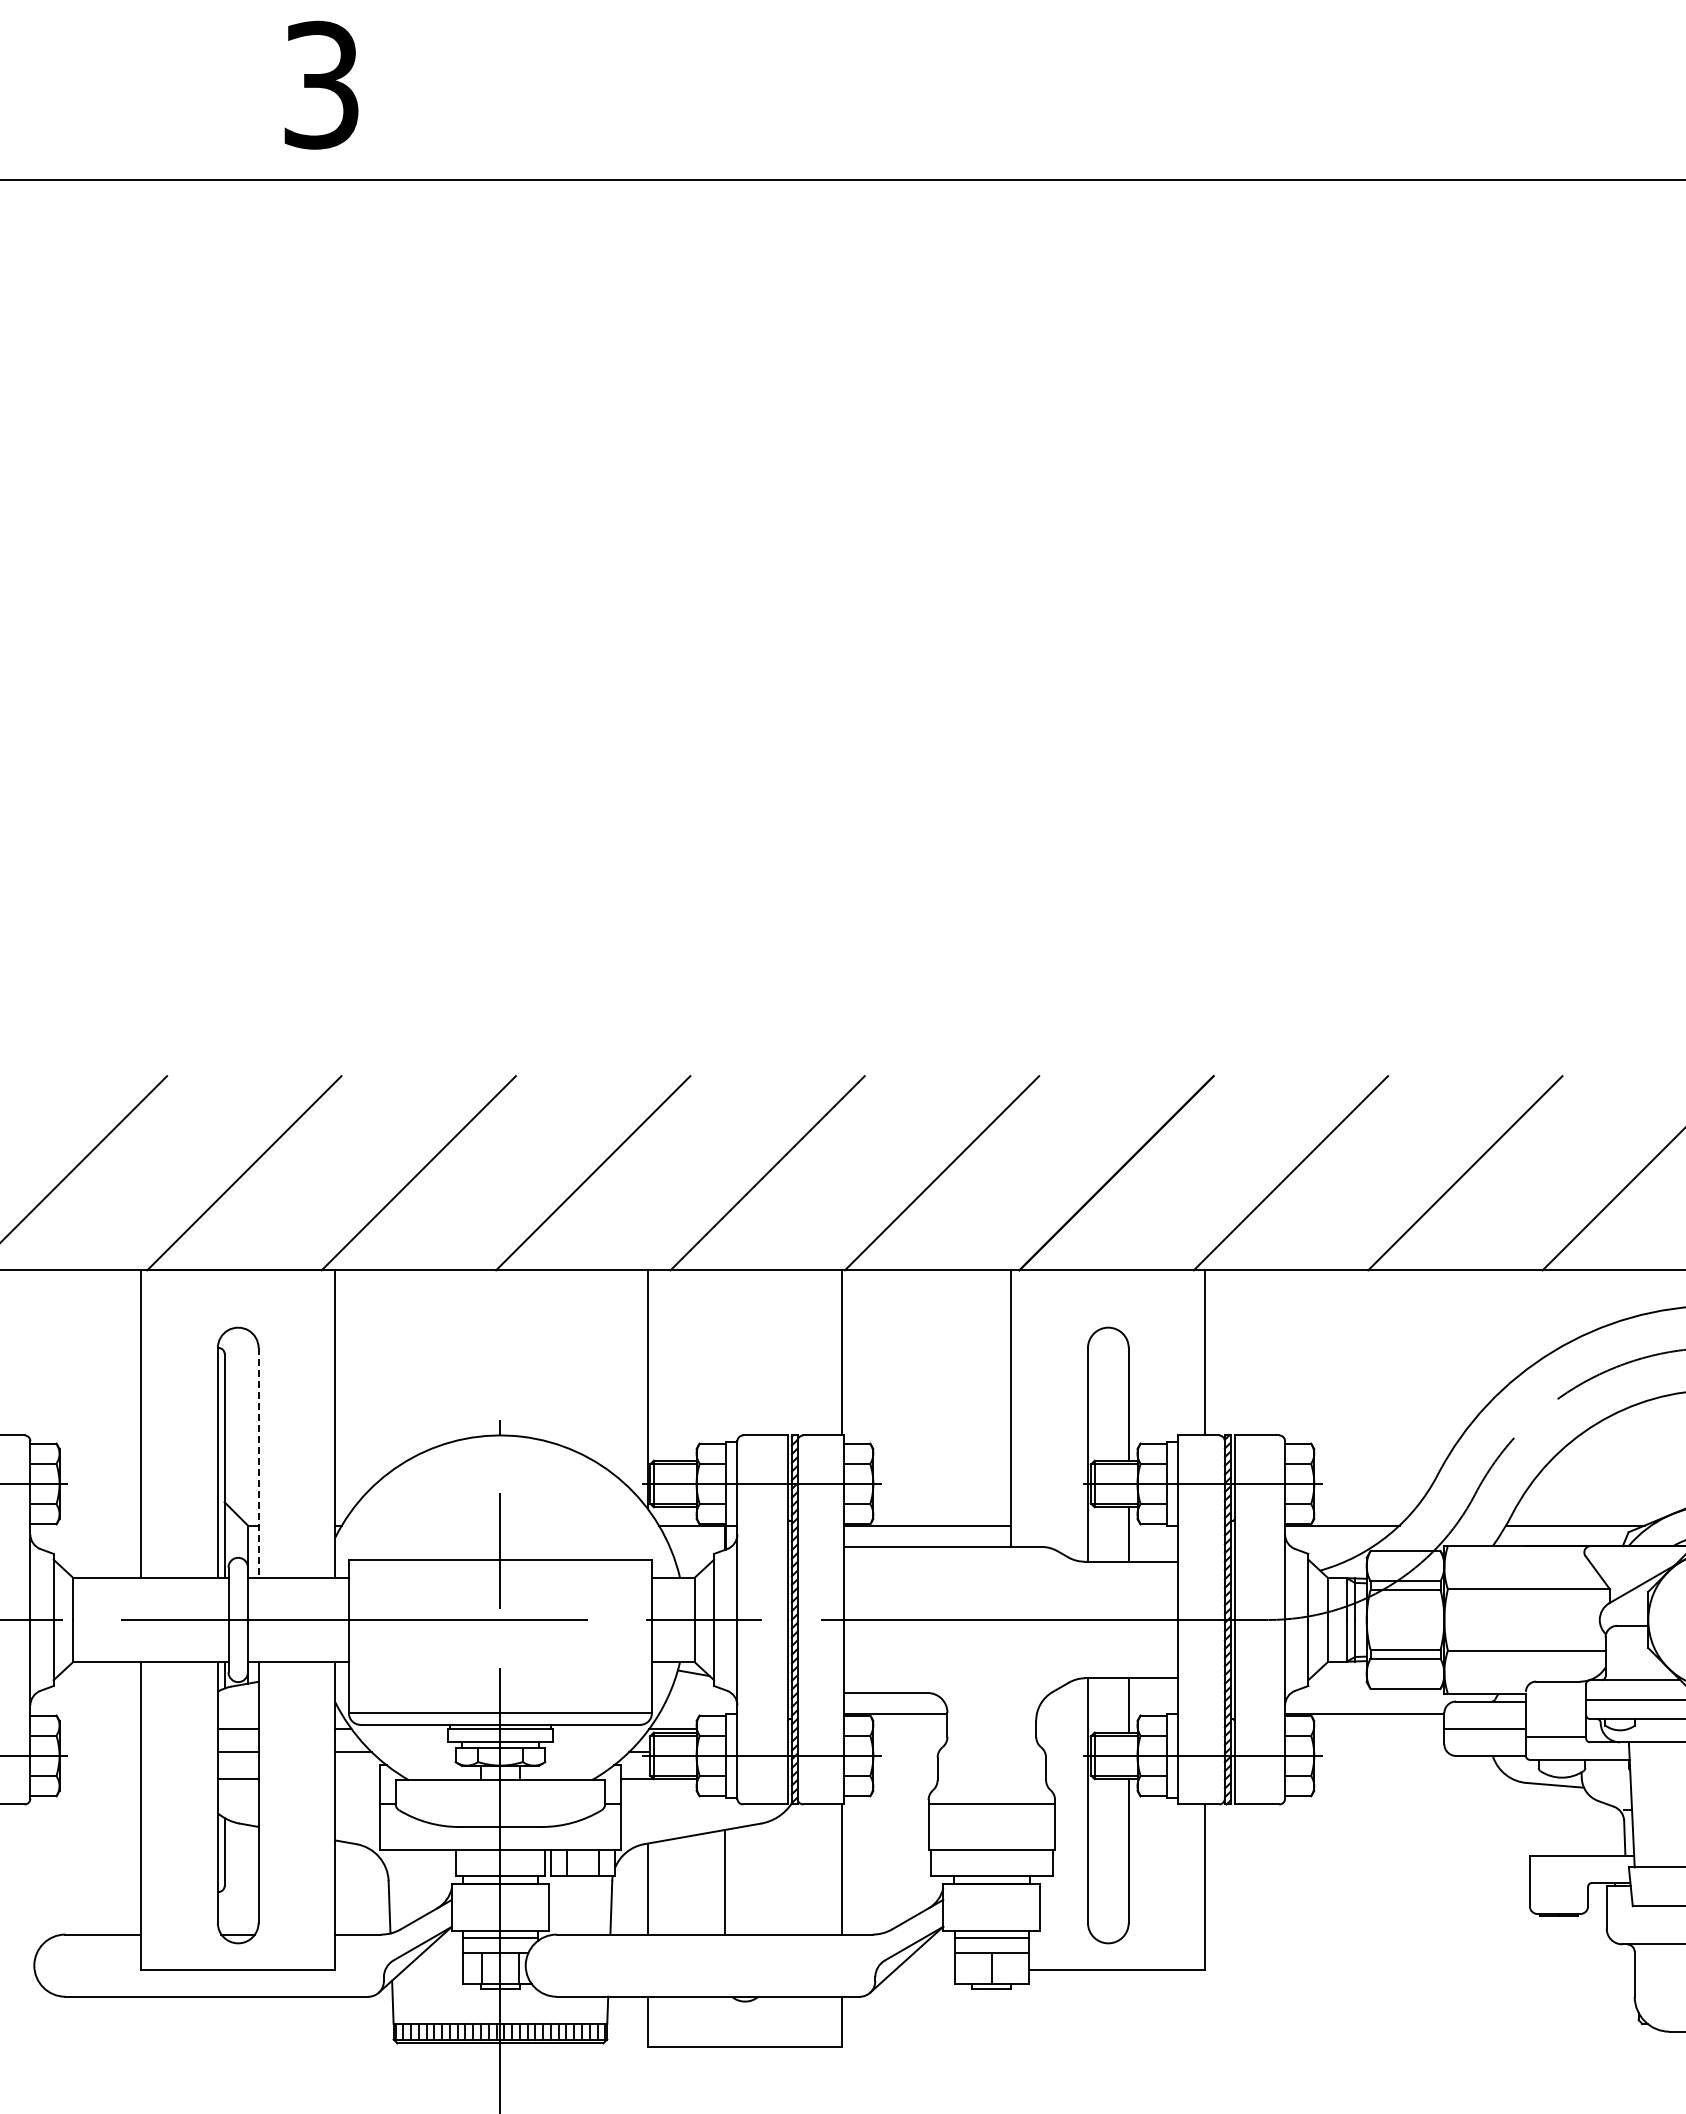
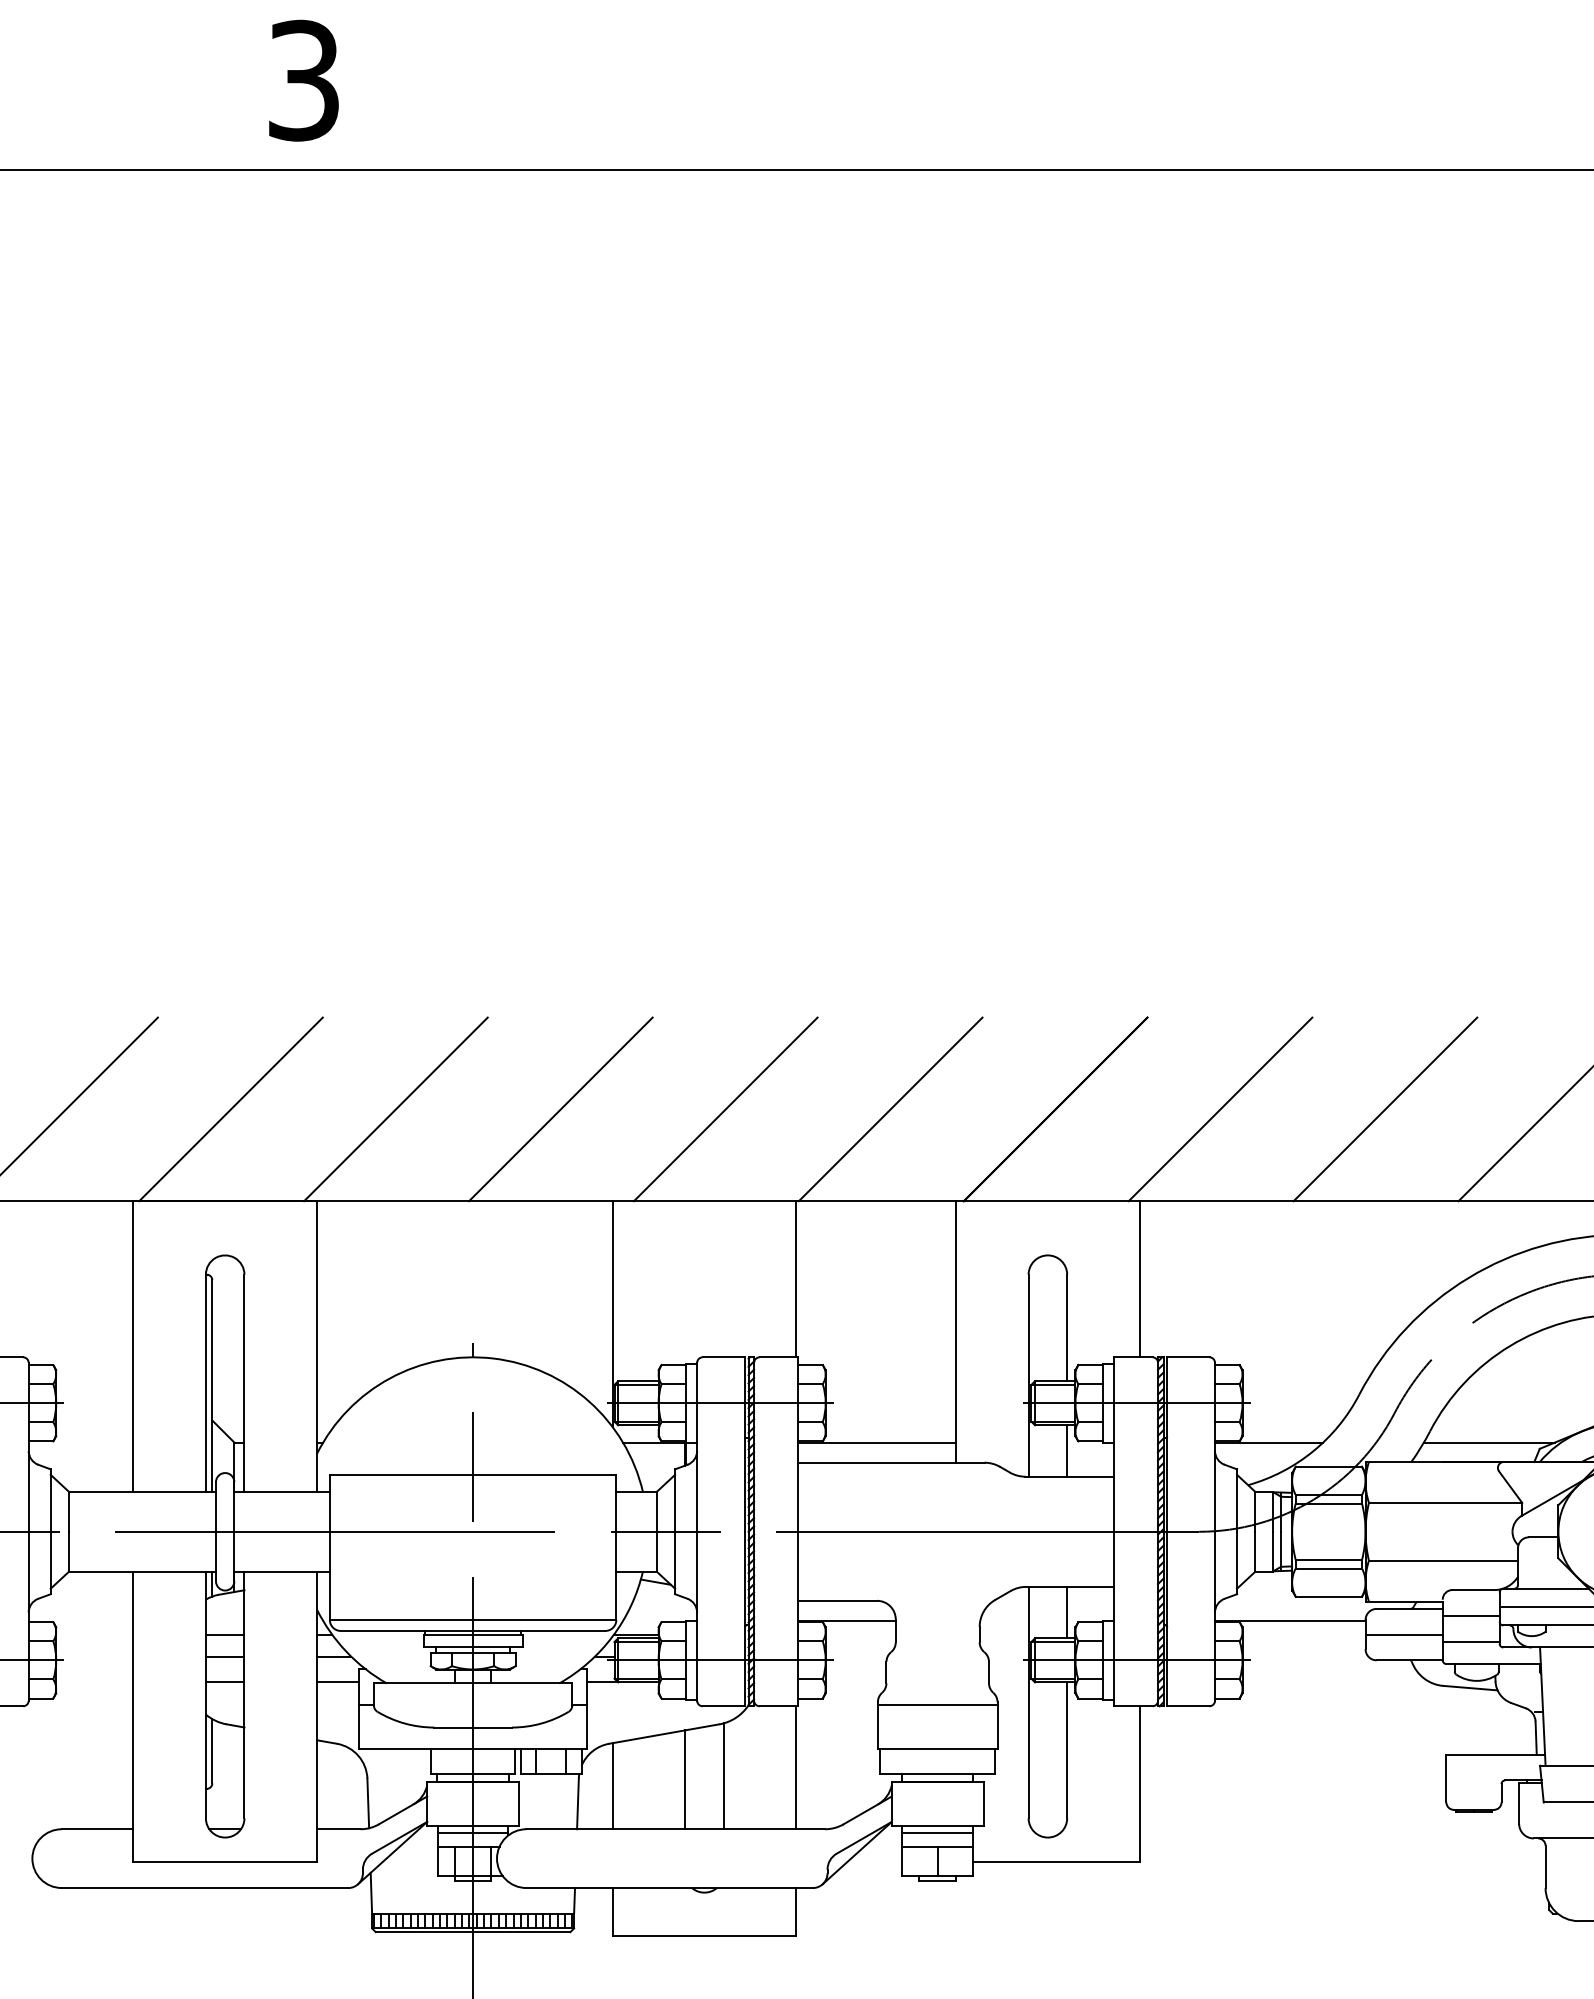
line: (258, 1462) -> (244, 1382), dashed -> solid
line: (1555, 1709) -> (1470, 1616), added
line: (357, 1779) -> (337, 1682), added
line: (765, 1878) -> (723, 1776), added

